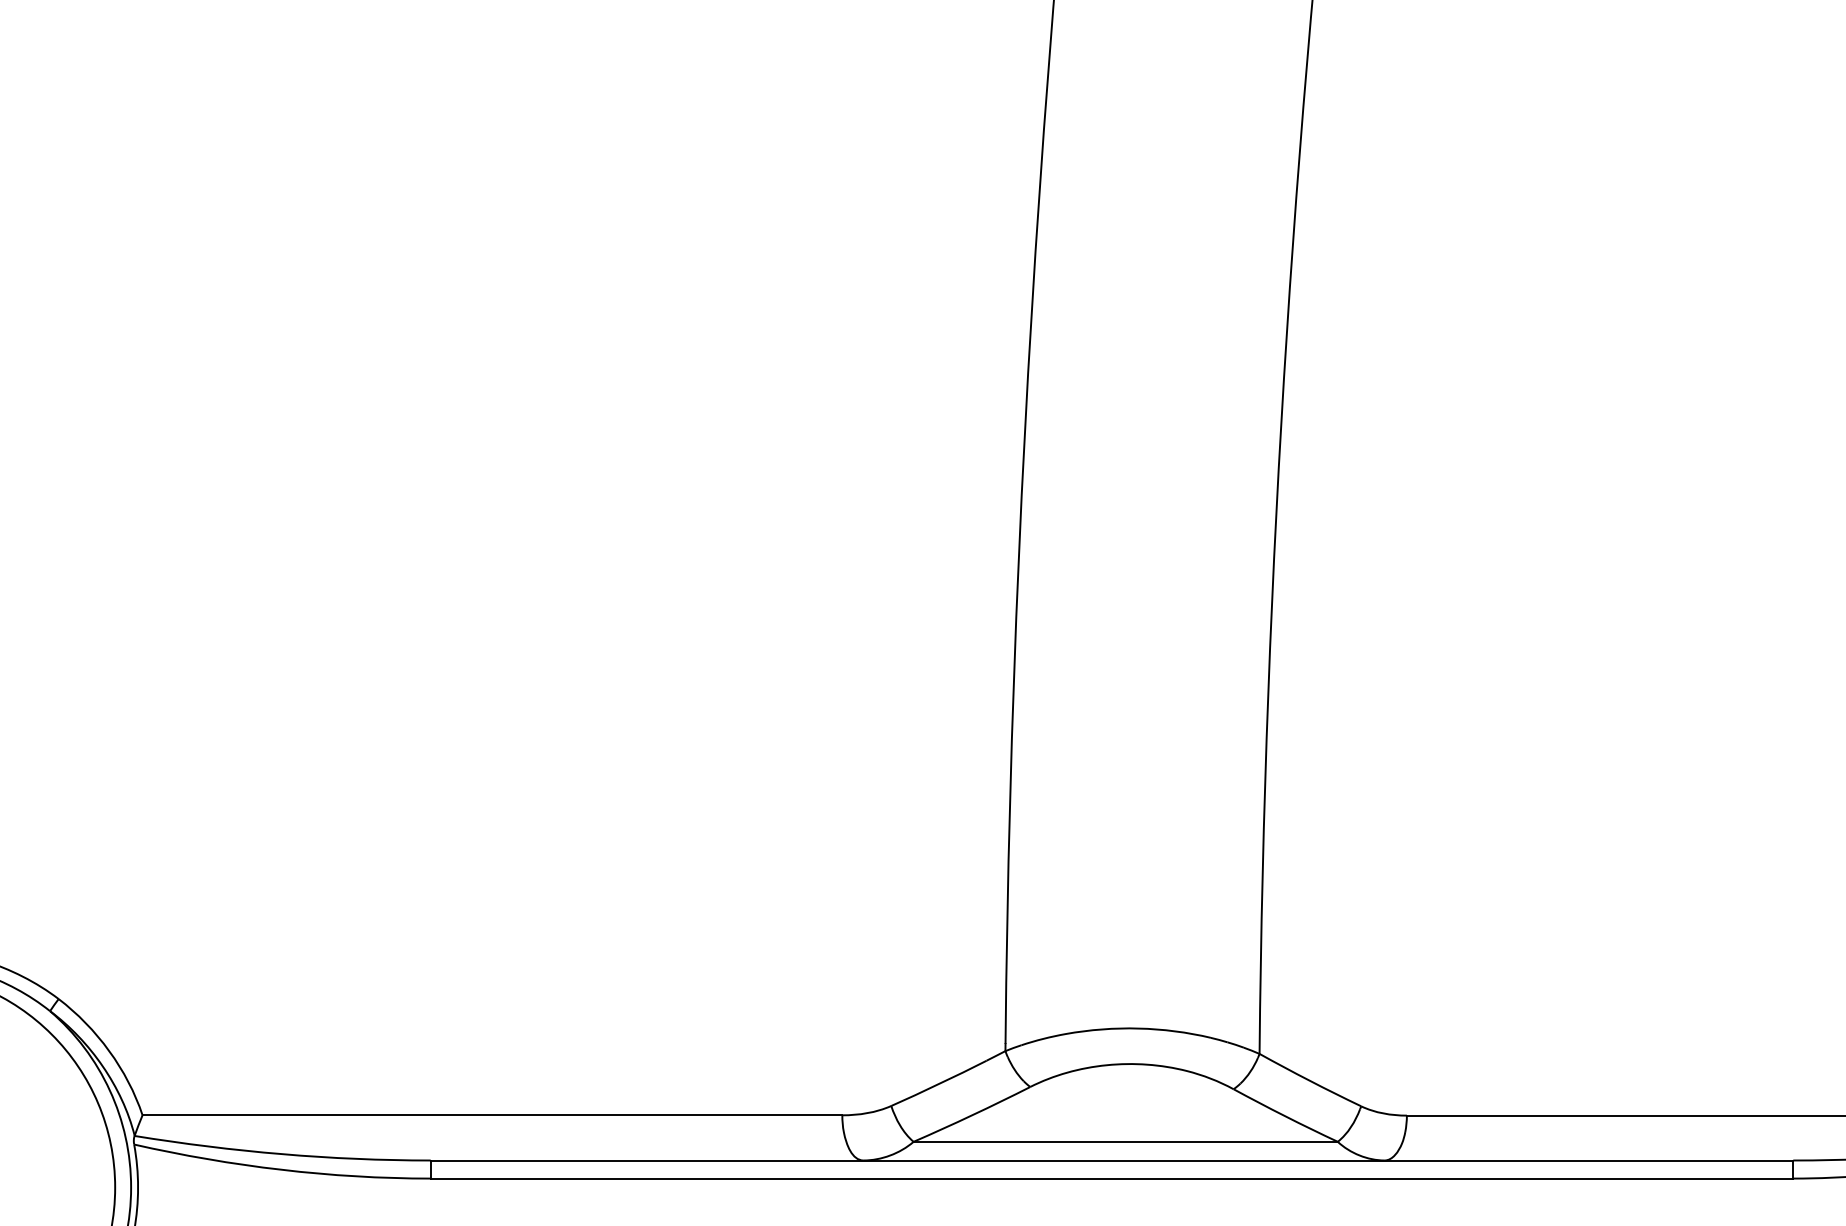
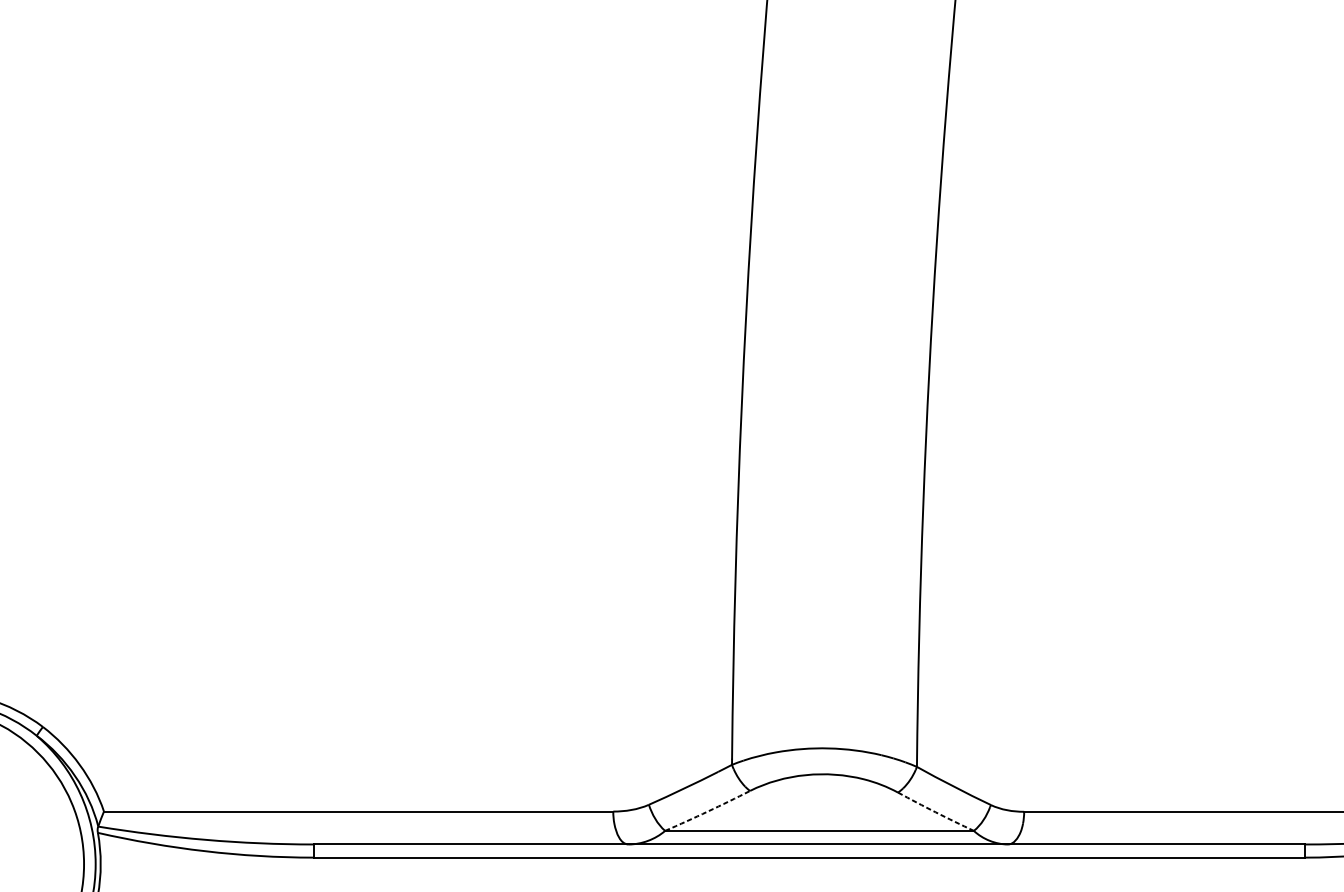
arc: (972, 1115) -> (708, 811), solid -> dashed
arc: (1285, 1116) -> (935, 812), solid -> dashed

